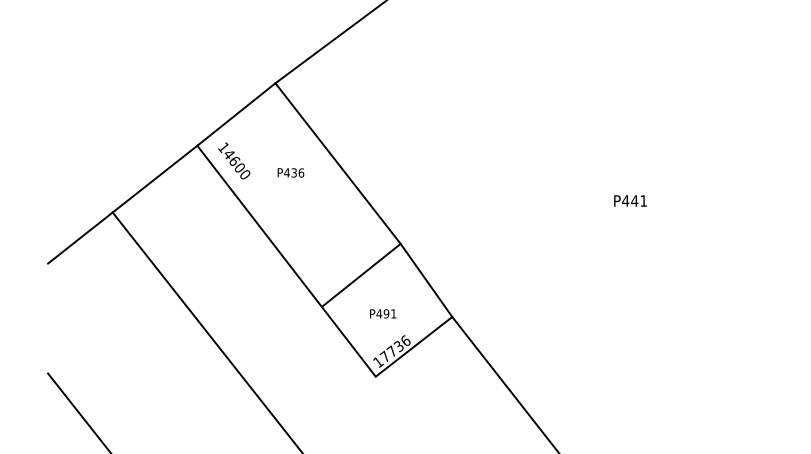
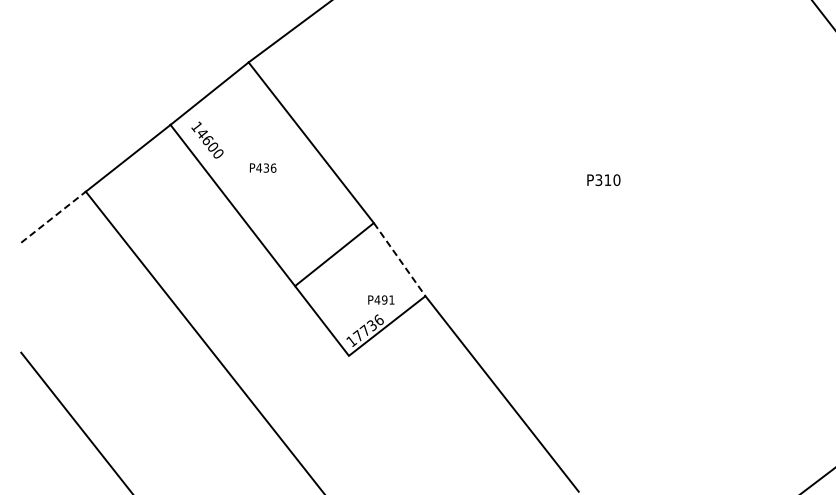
text: (290, 172) -> (262, 167), moved
text: (634, 201) -> (607, 180), P441 -> P310
line: (80, 237) -> (53, 216), solid -> dashed
line: (426, 280) -> (399, 259), solid -> dashed
text: (383, 313) -> (381, 299), moved

